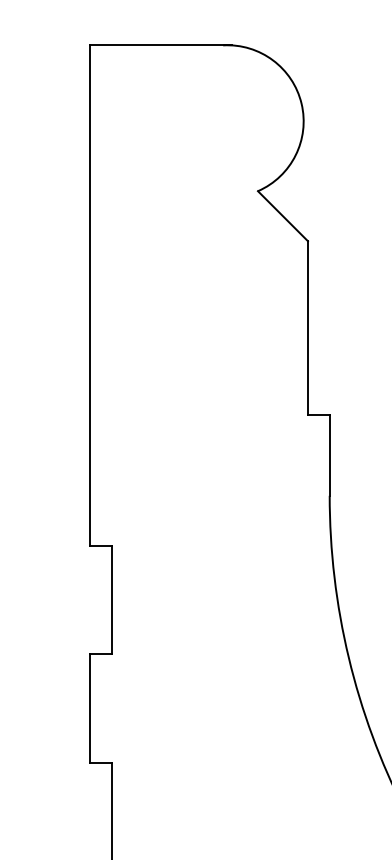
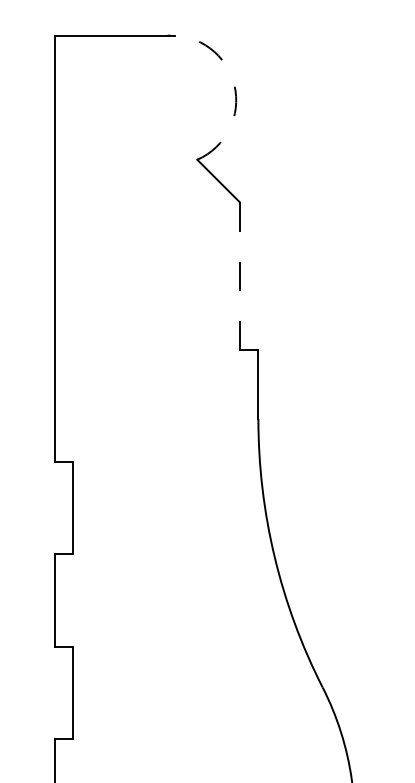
arc: (301, 103) -> (234, 85), solid -> dashed
line: (307, 327) -> (239, 275), solid -> dashed

